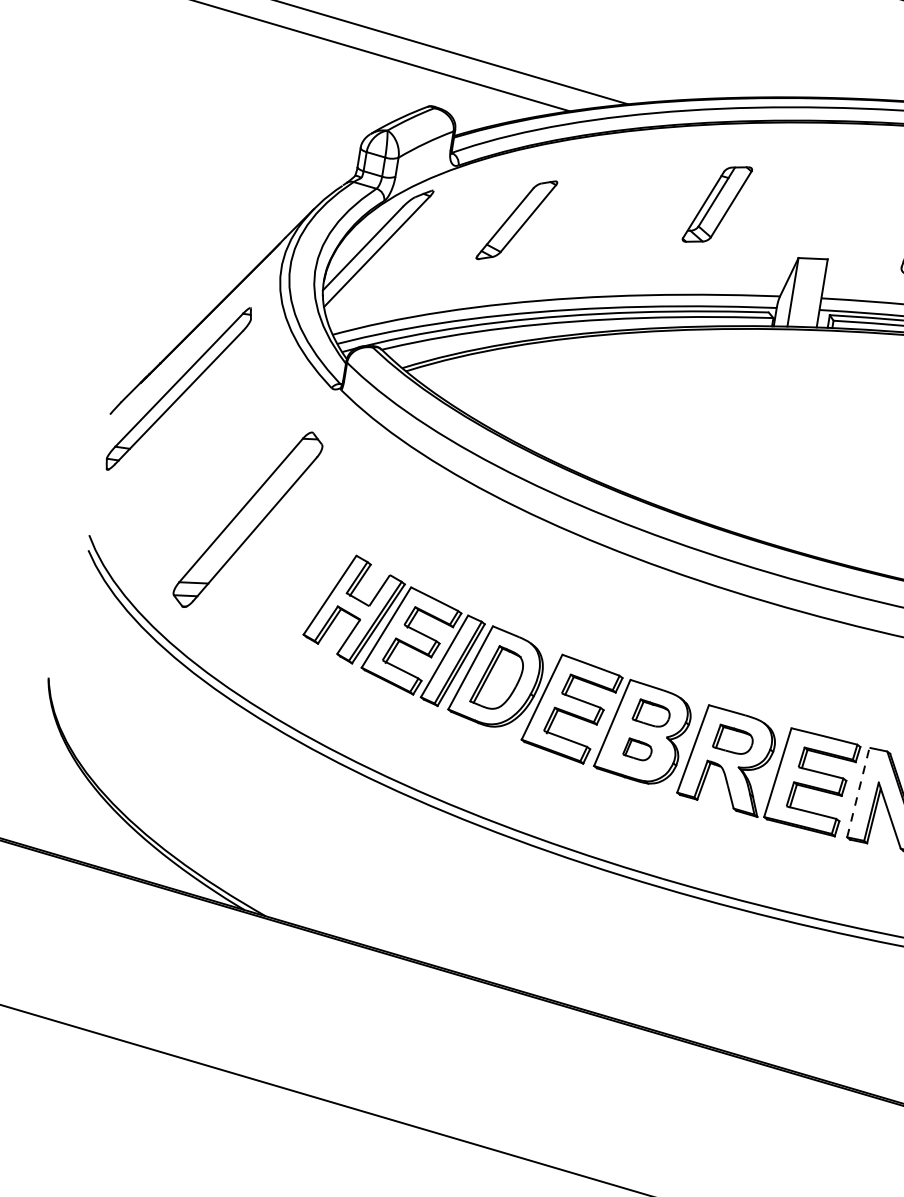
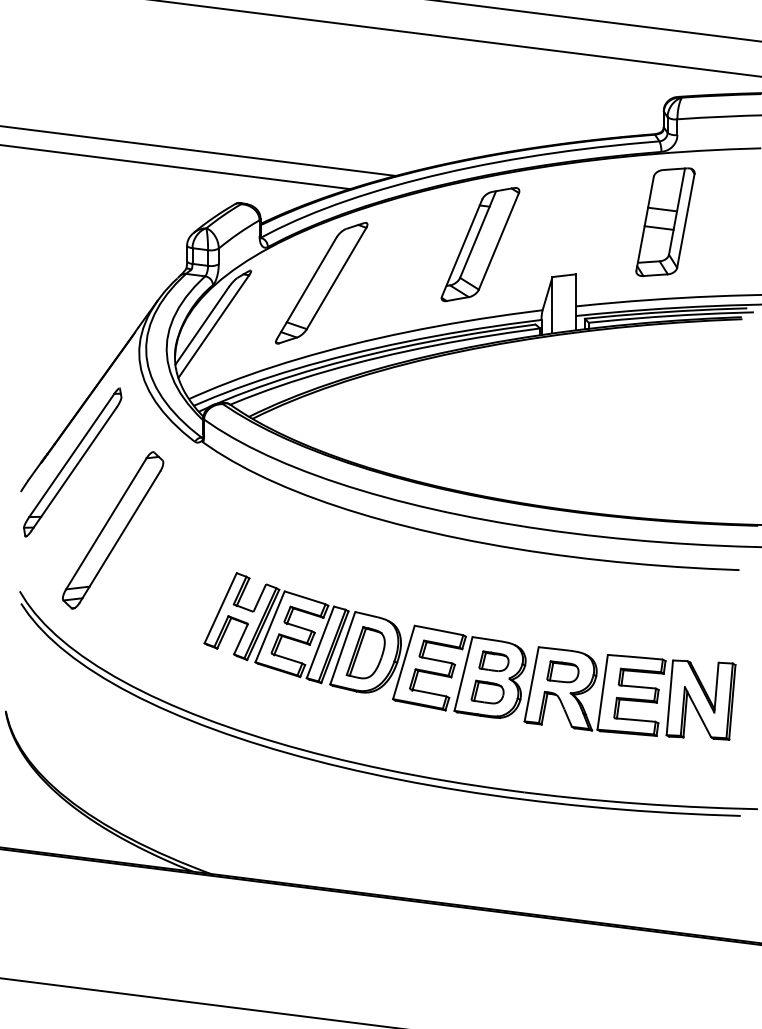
part: (717, 204) -> (480, 244), size x1.67
part: (516, 220) -> (321, 283), size x1.67
part: (248, 519) -> (113, 530), moved
part: (637, 748) -> (487, 691), size x1.43
line: (858, 792) -> (669, 697), dashed -> solid

